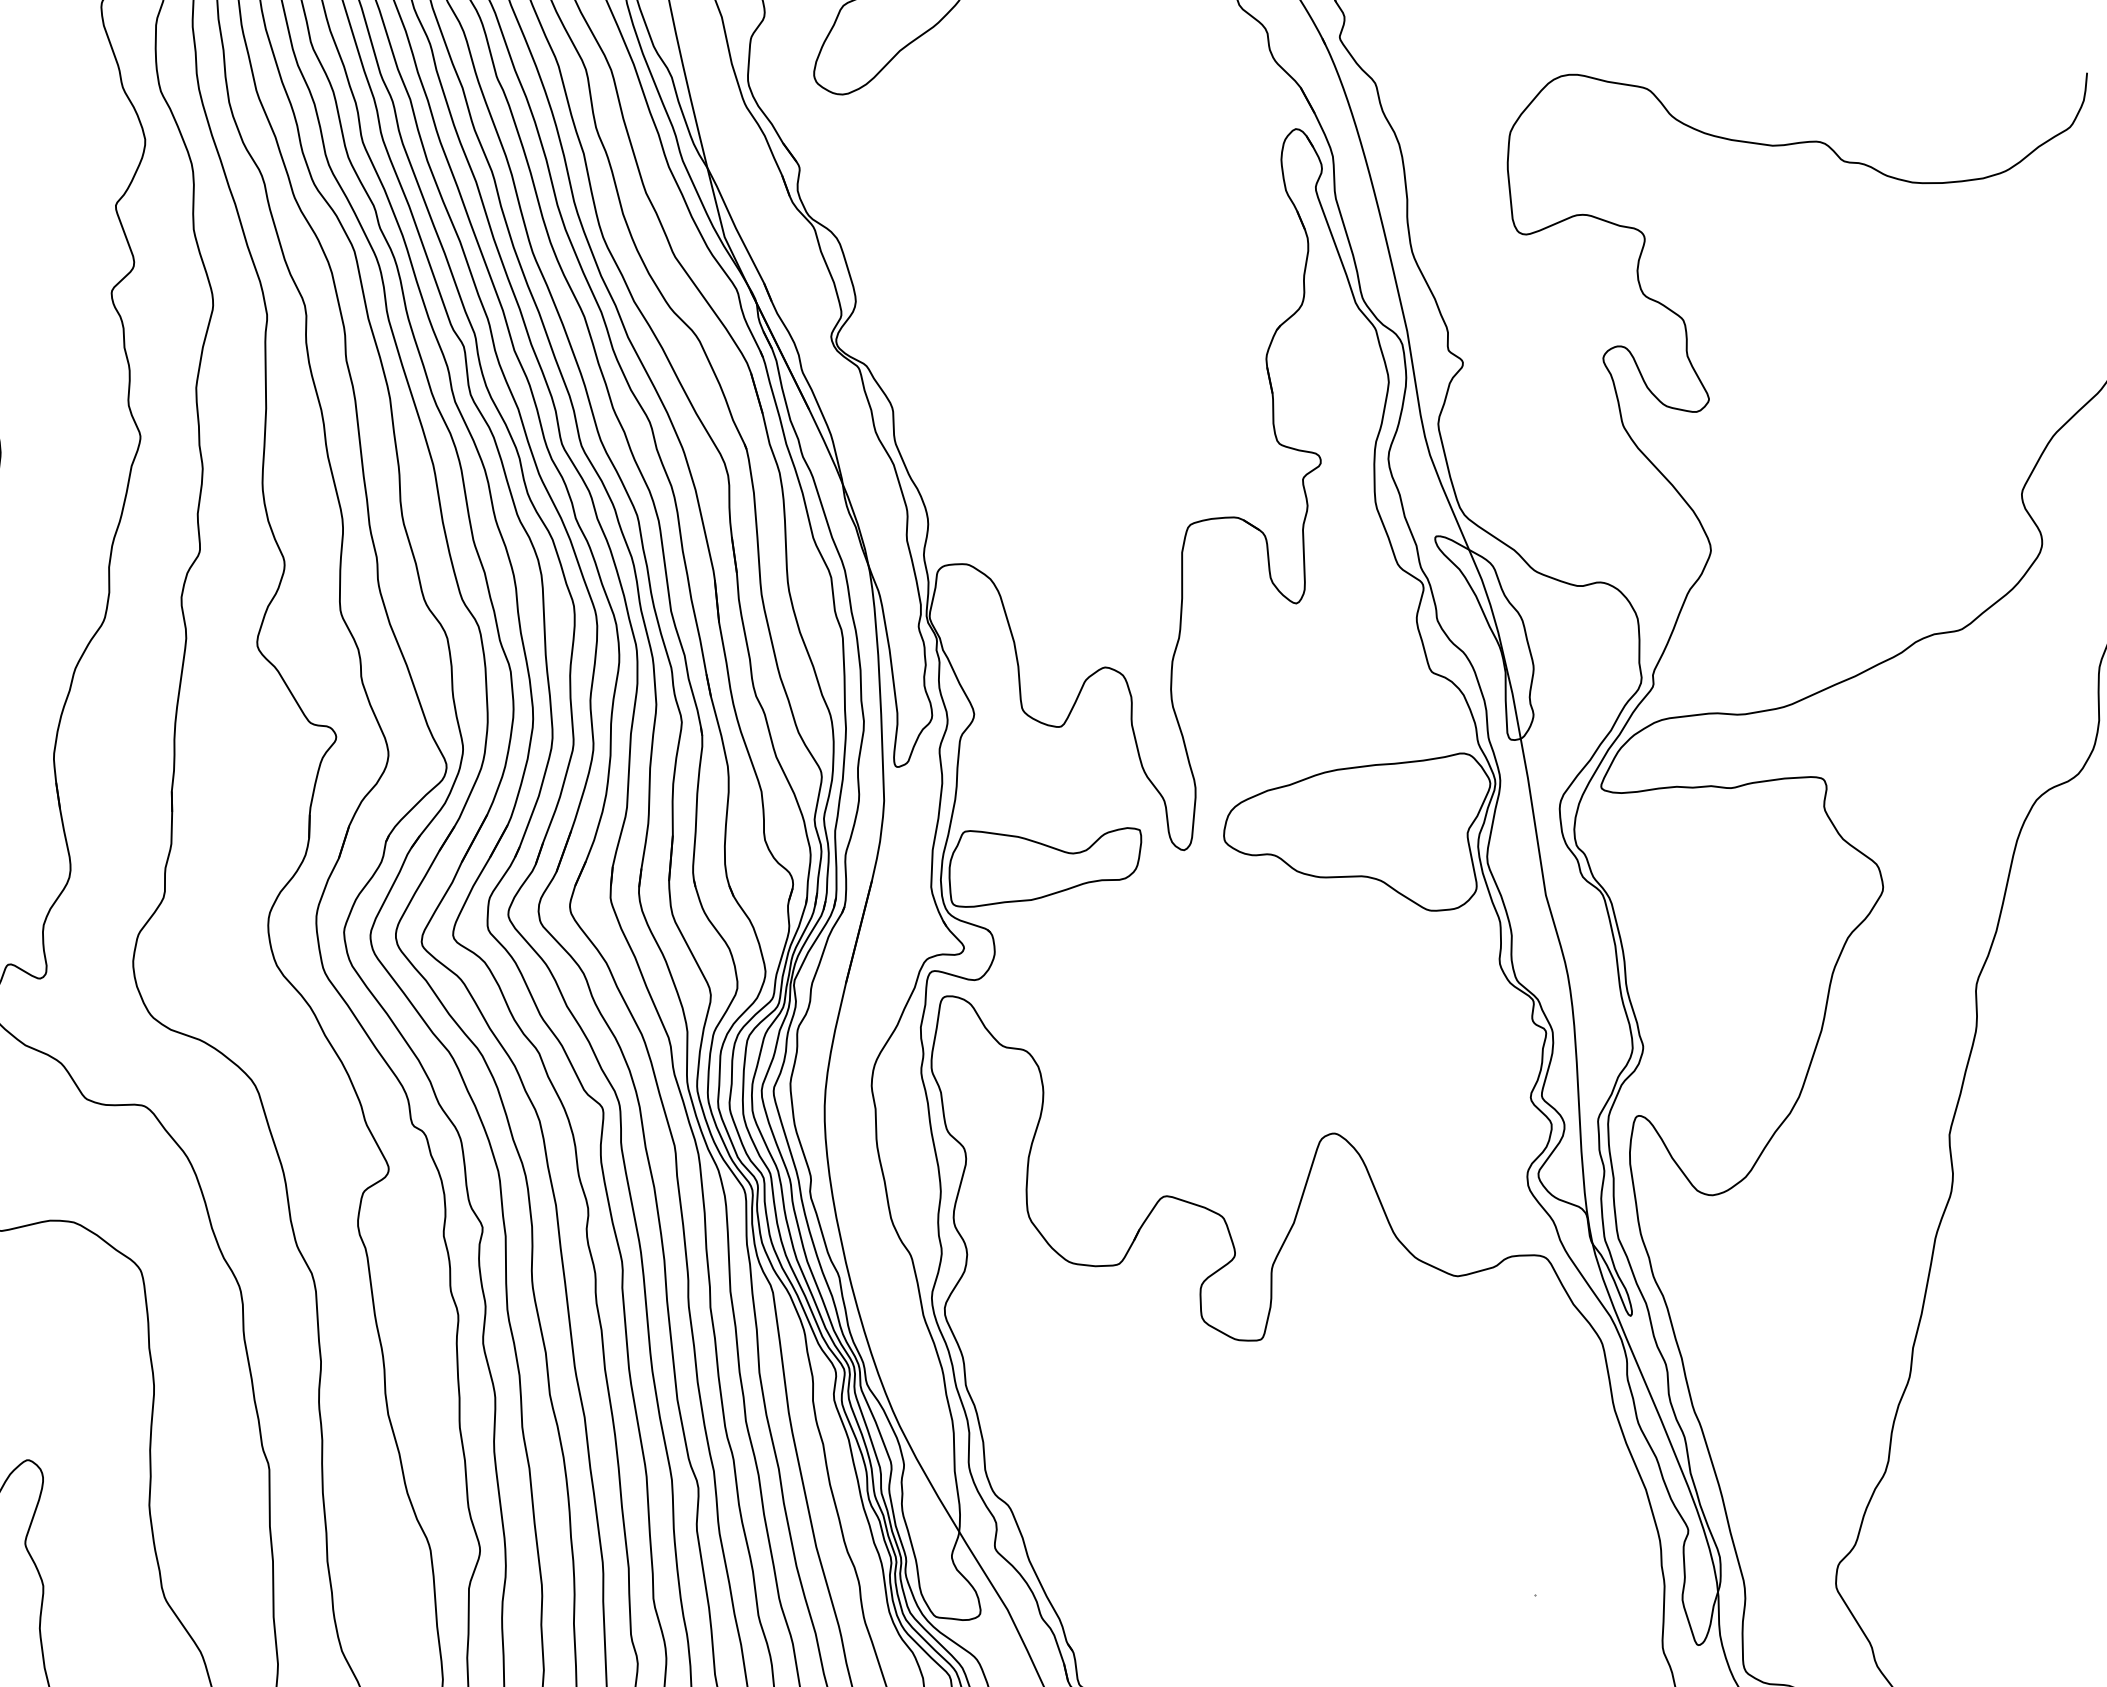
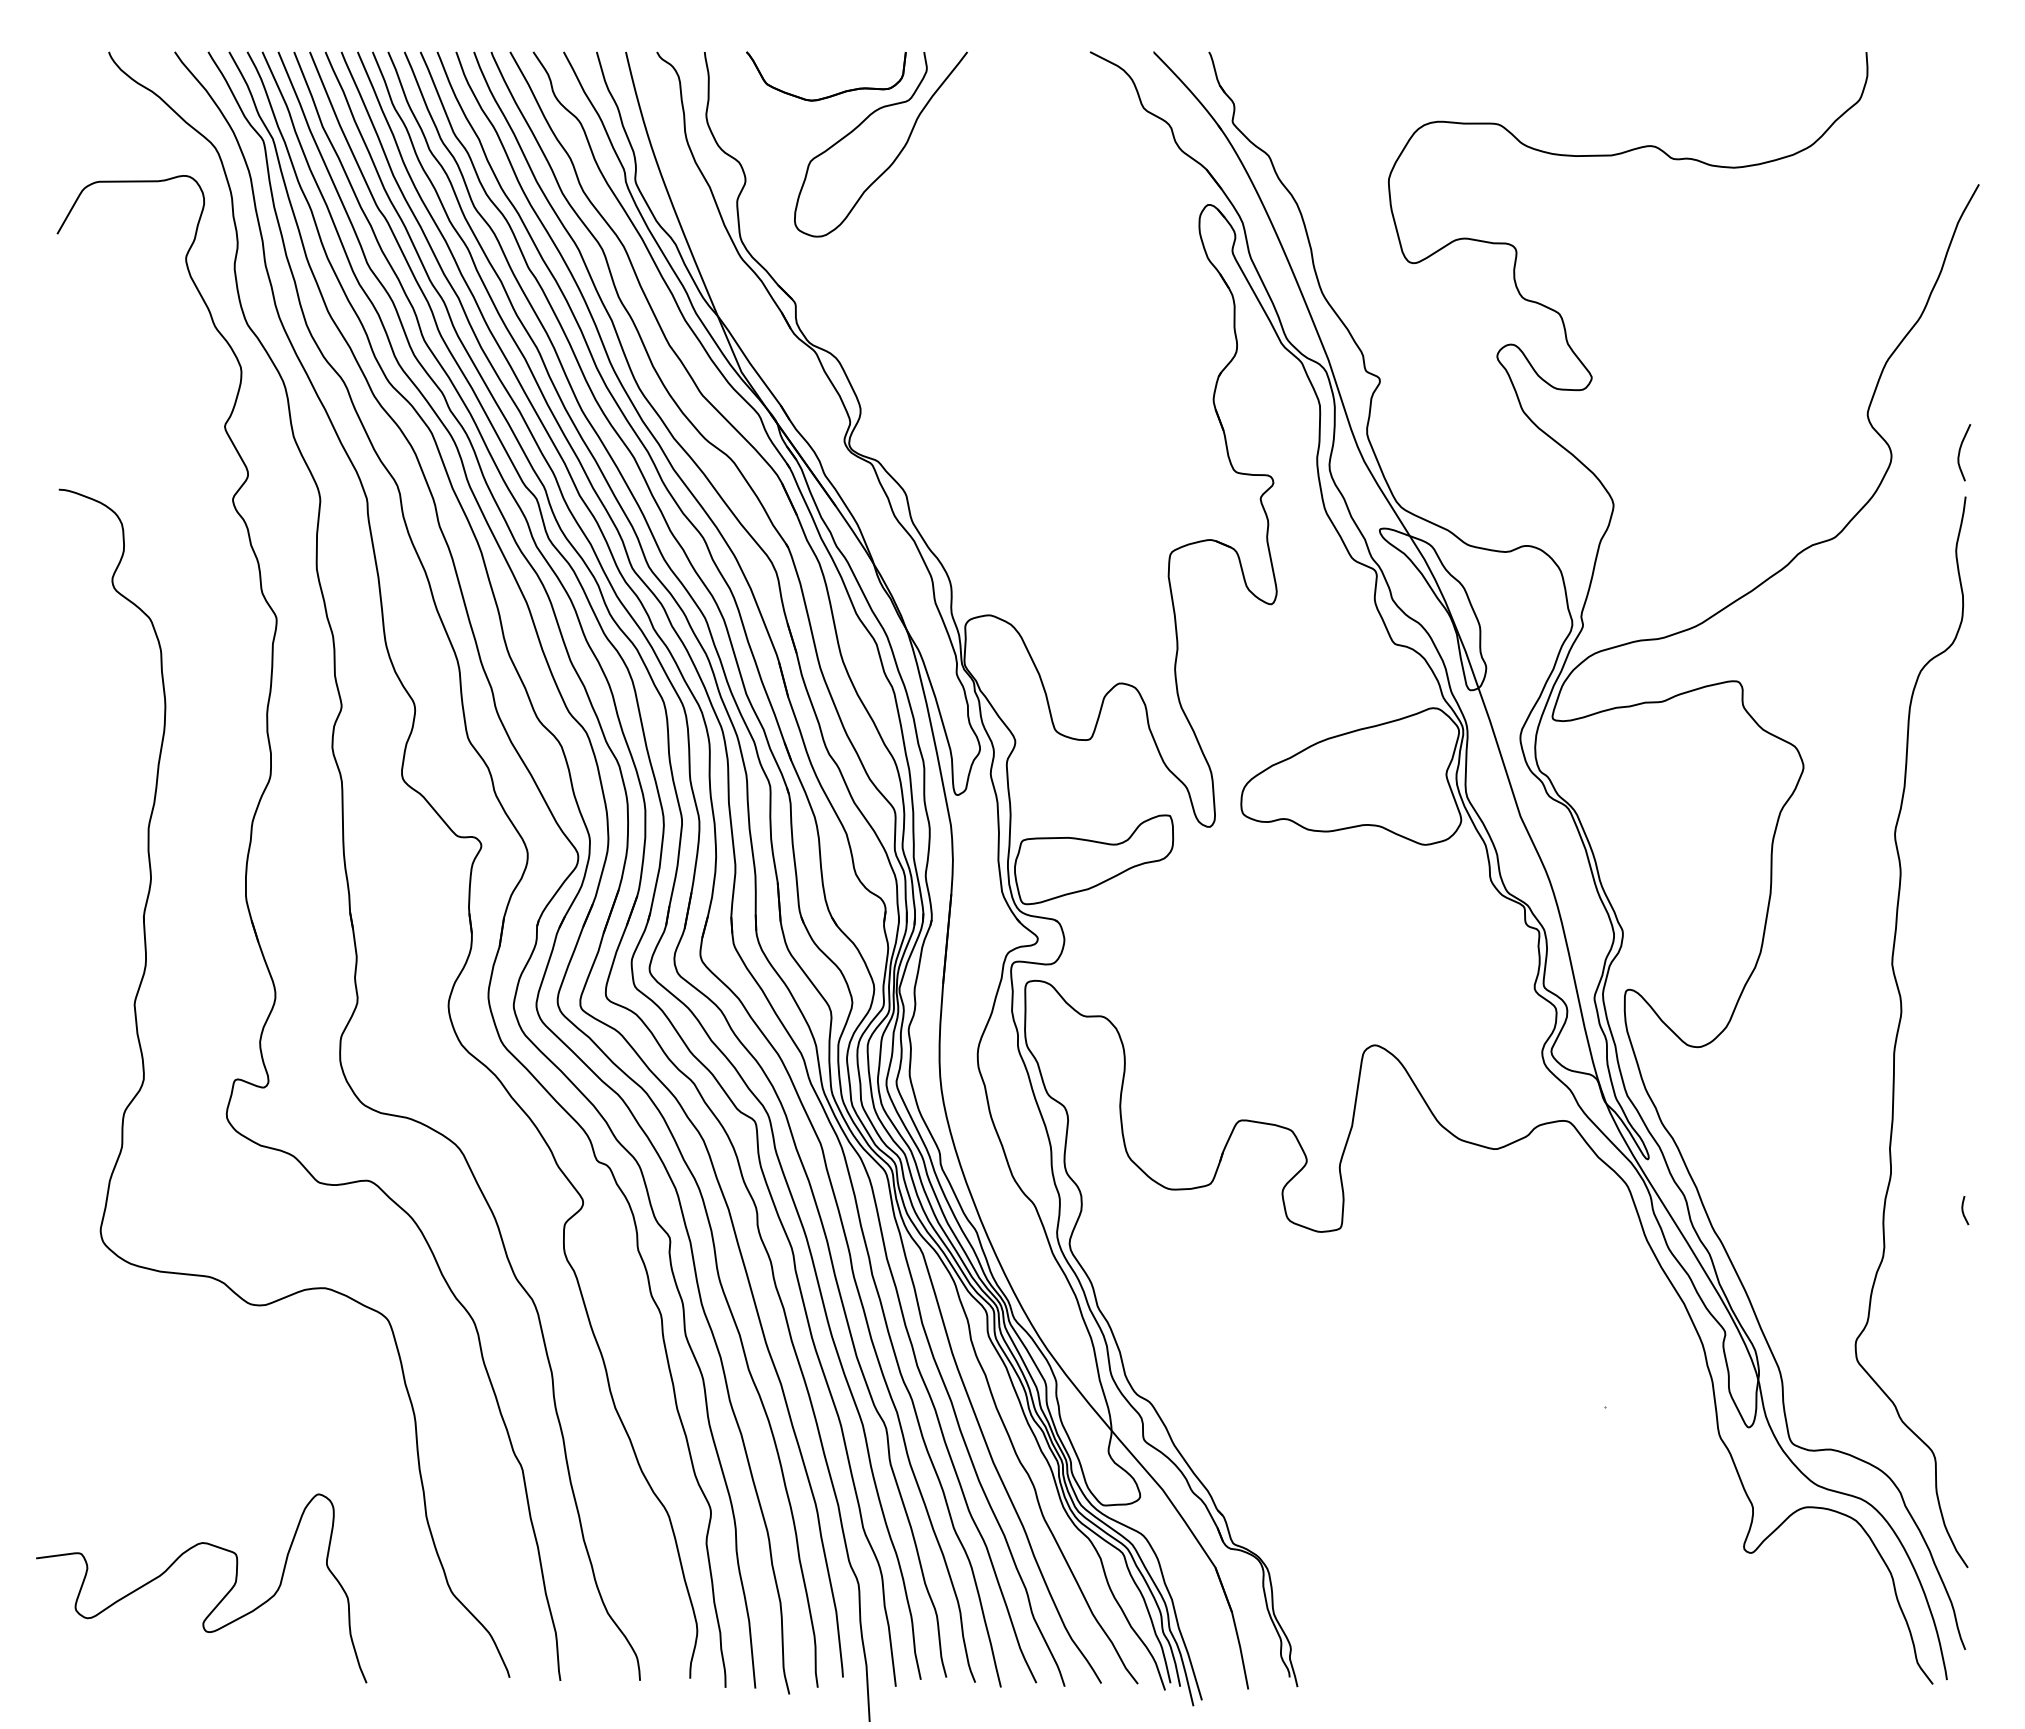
curve: (1986, 1433) -> (1963, 1210), added

